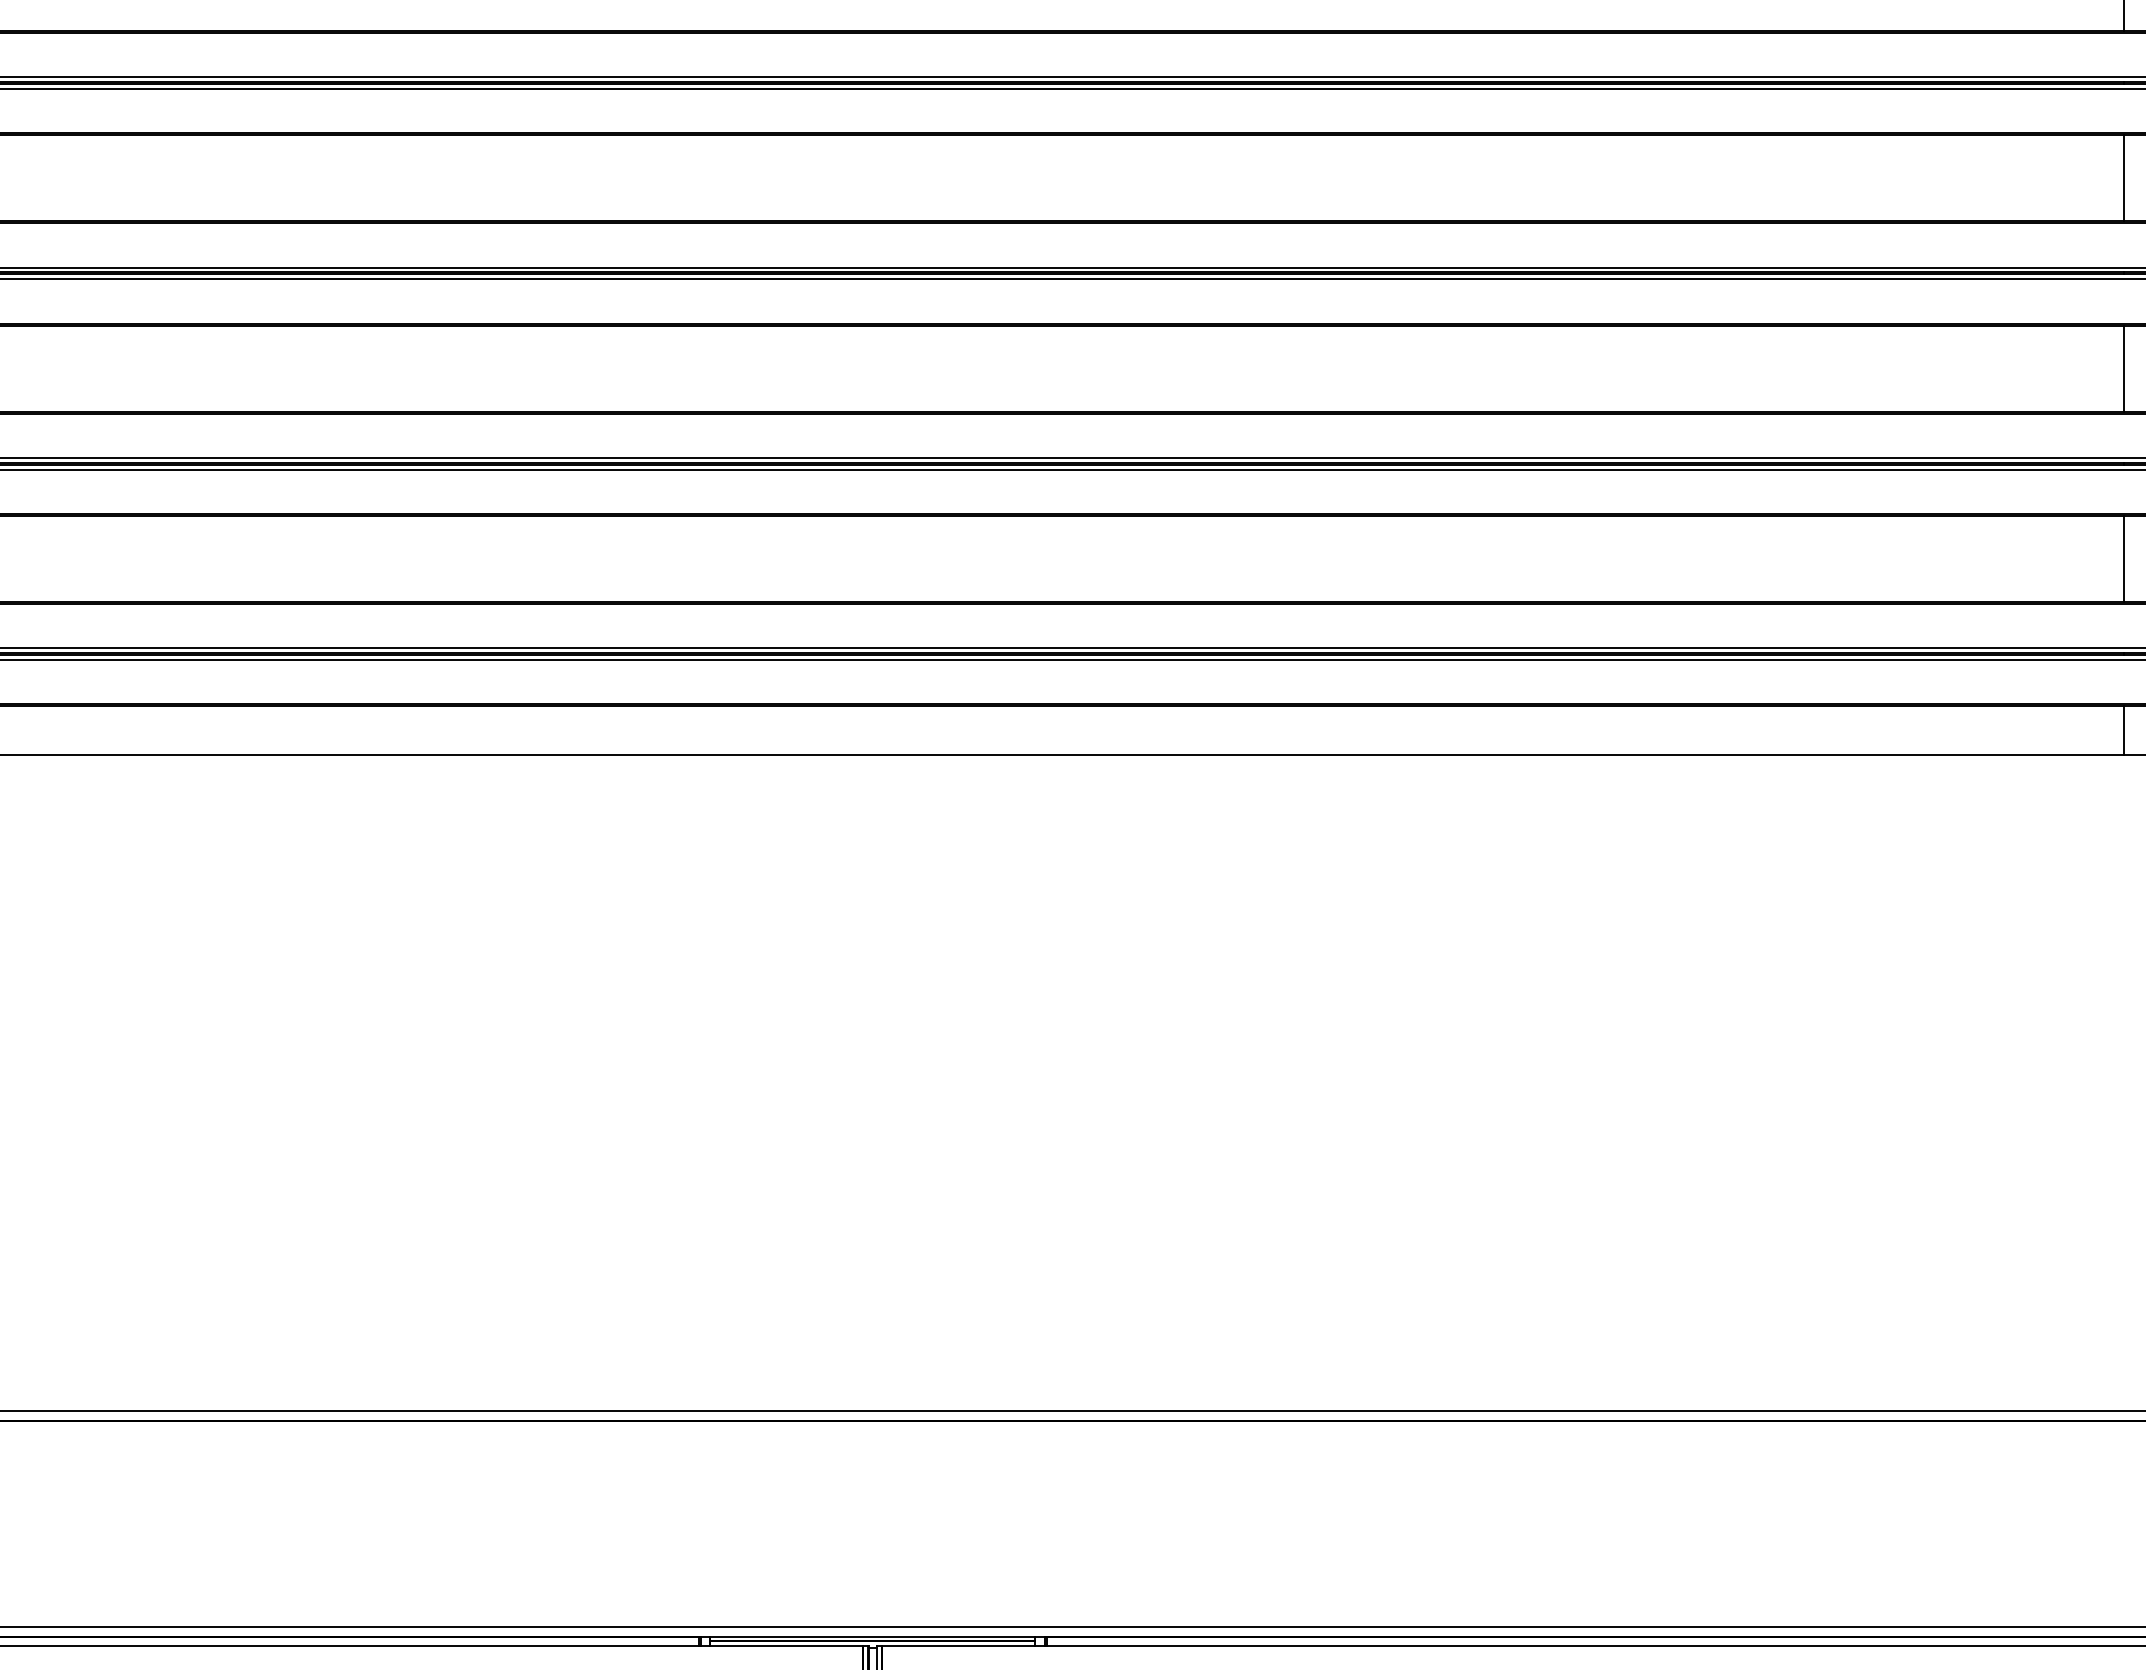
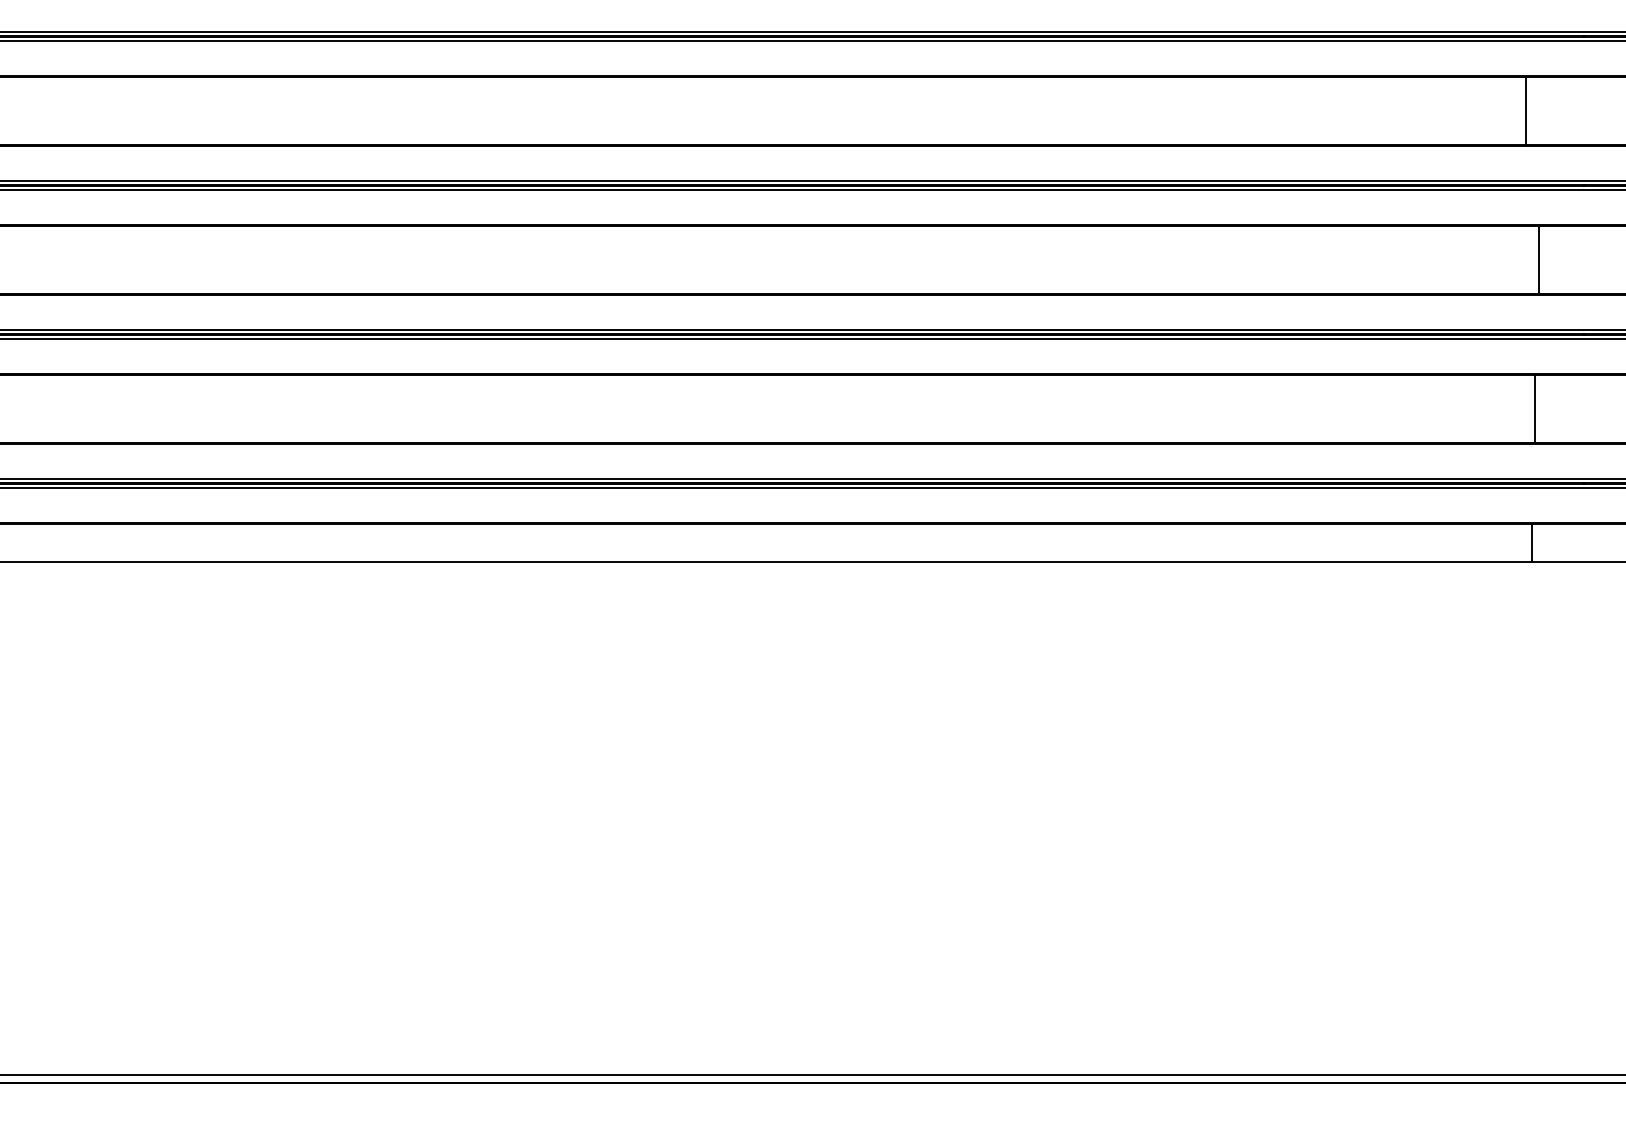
line: (2123, 178) -> (1525, 111), moved
line: (2123, 368) -> (1538, 259), moved
line: (2123, 558) -> (1534, 408), moved
line: (2123, 730) -> (1532, 543), moved

